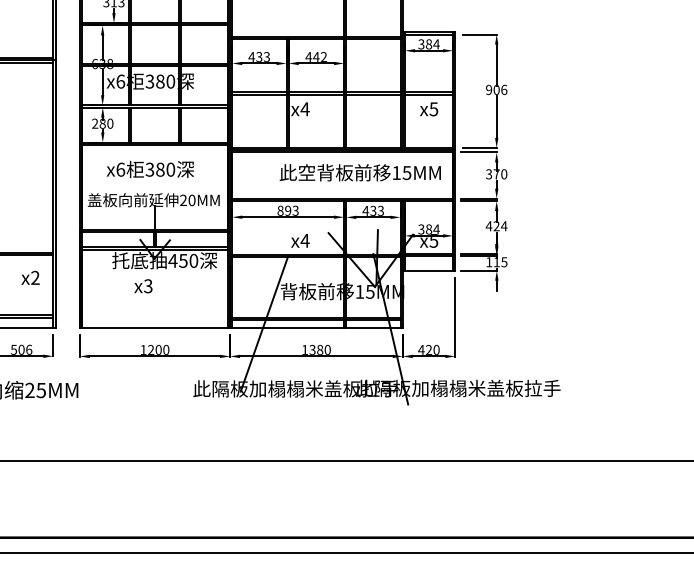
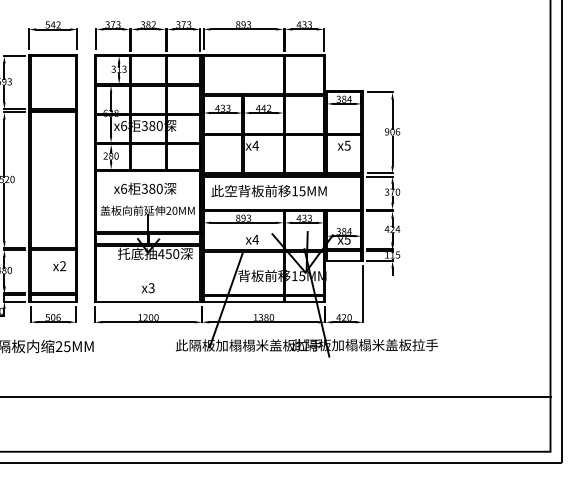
text: (359, 173) -> (268, 191), moved
text: (142, 286) -> (147, 288), moved

